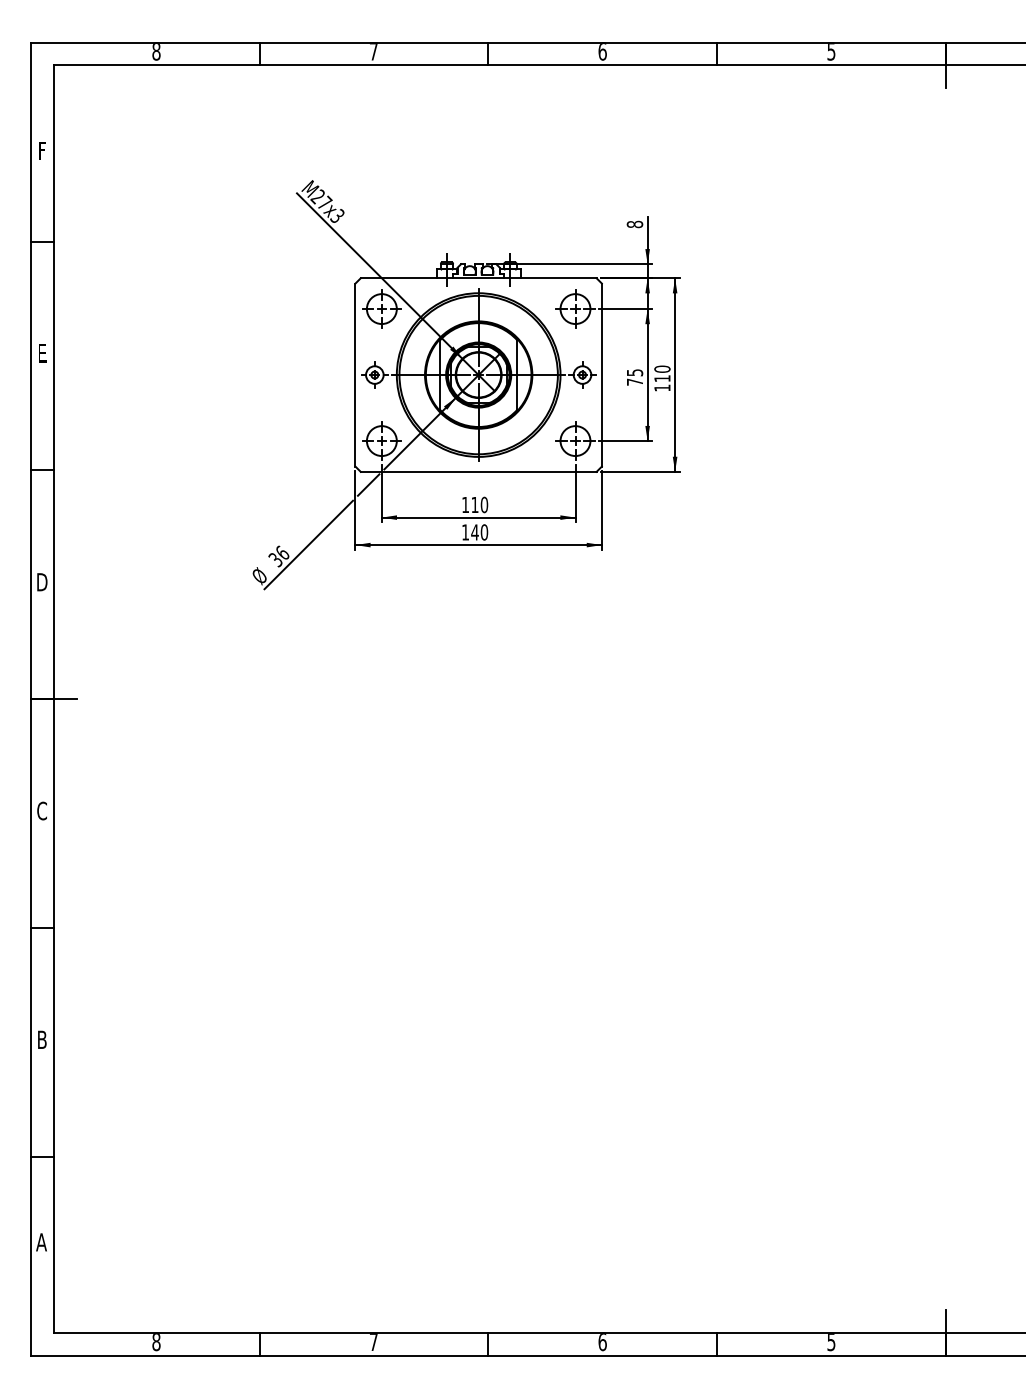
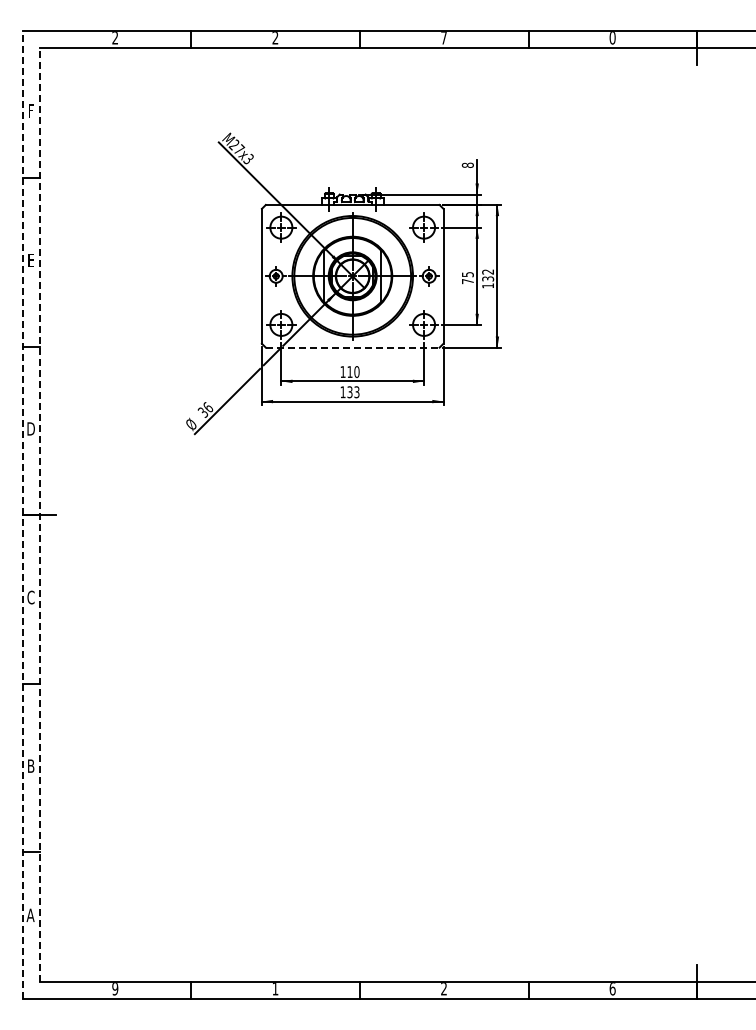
text: (156, 52) -> (115, 38), 8 -> 2
text: (373, 52) -> (275, 38), 7 -> 2
text: (603, 52) -> (444, 38), 6 -> 7
text: (831, 52) -> (612, 38), 5 -> 0
text: (662, 373) -> (488, 275), 110 -> 132
line: (478, 471) -> (352, 347), solid -> dashed
text: (479, 532) -> (353, 392), 140 -> 133
line: (53, 698) -> (39, 514), solid -> dashed
line: (30, 699) -> (22, 515), solid -> dashed
text: (156, 1342) -> (115, 989), 8 -> 9
text: (373, 1342) -> (275, 989), 7 -> 1
text: (603, 1342) -> (444, 989), 6 -> 2
text: (831, 1342) -> (612, 989), 5 -> 6

